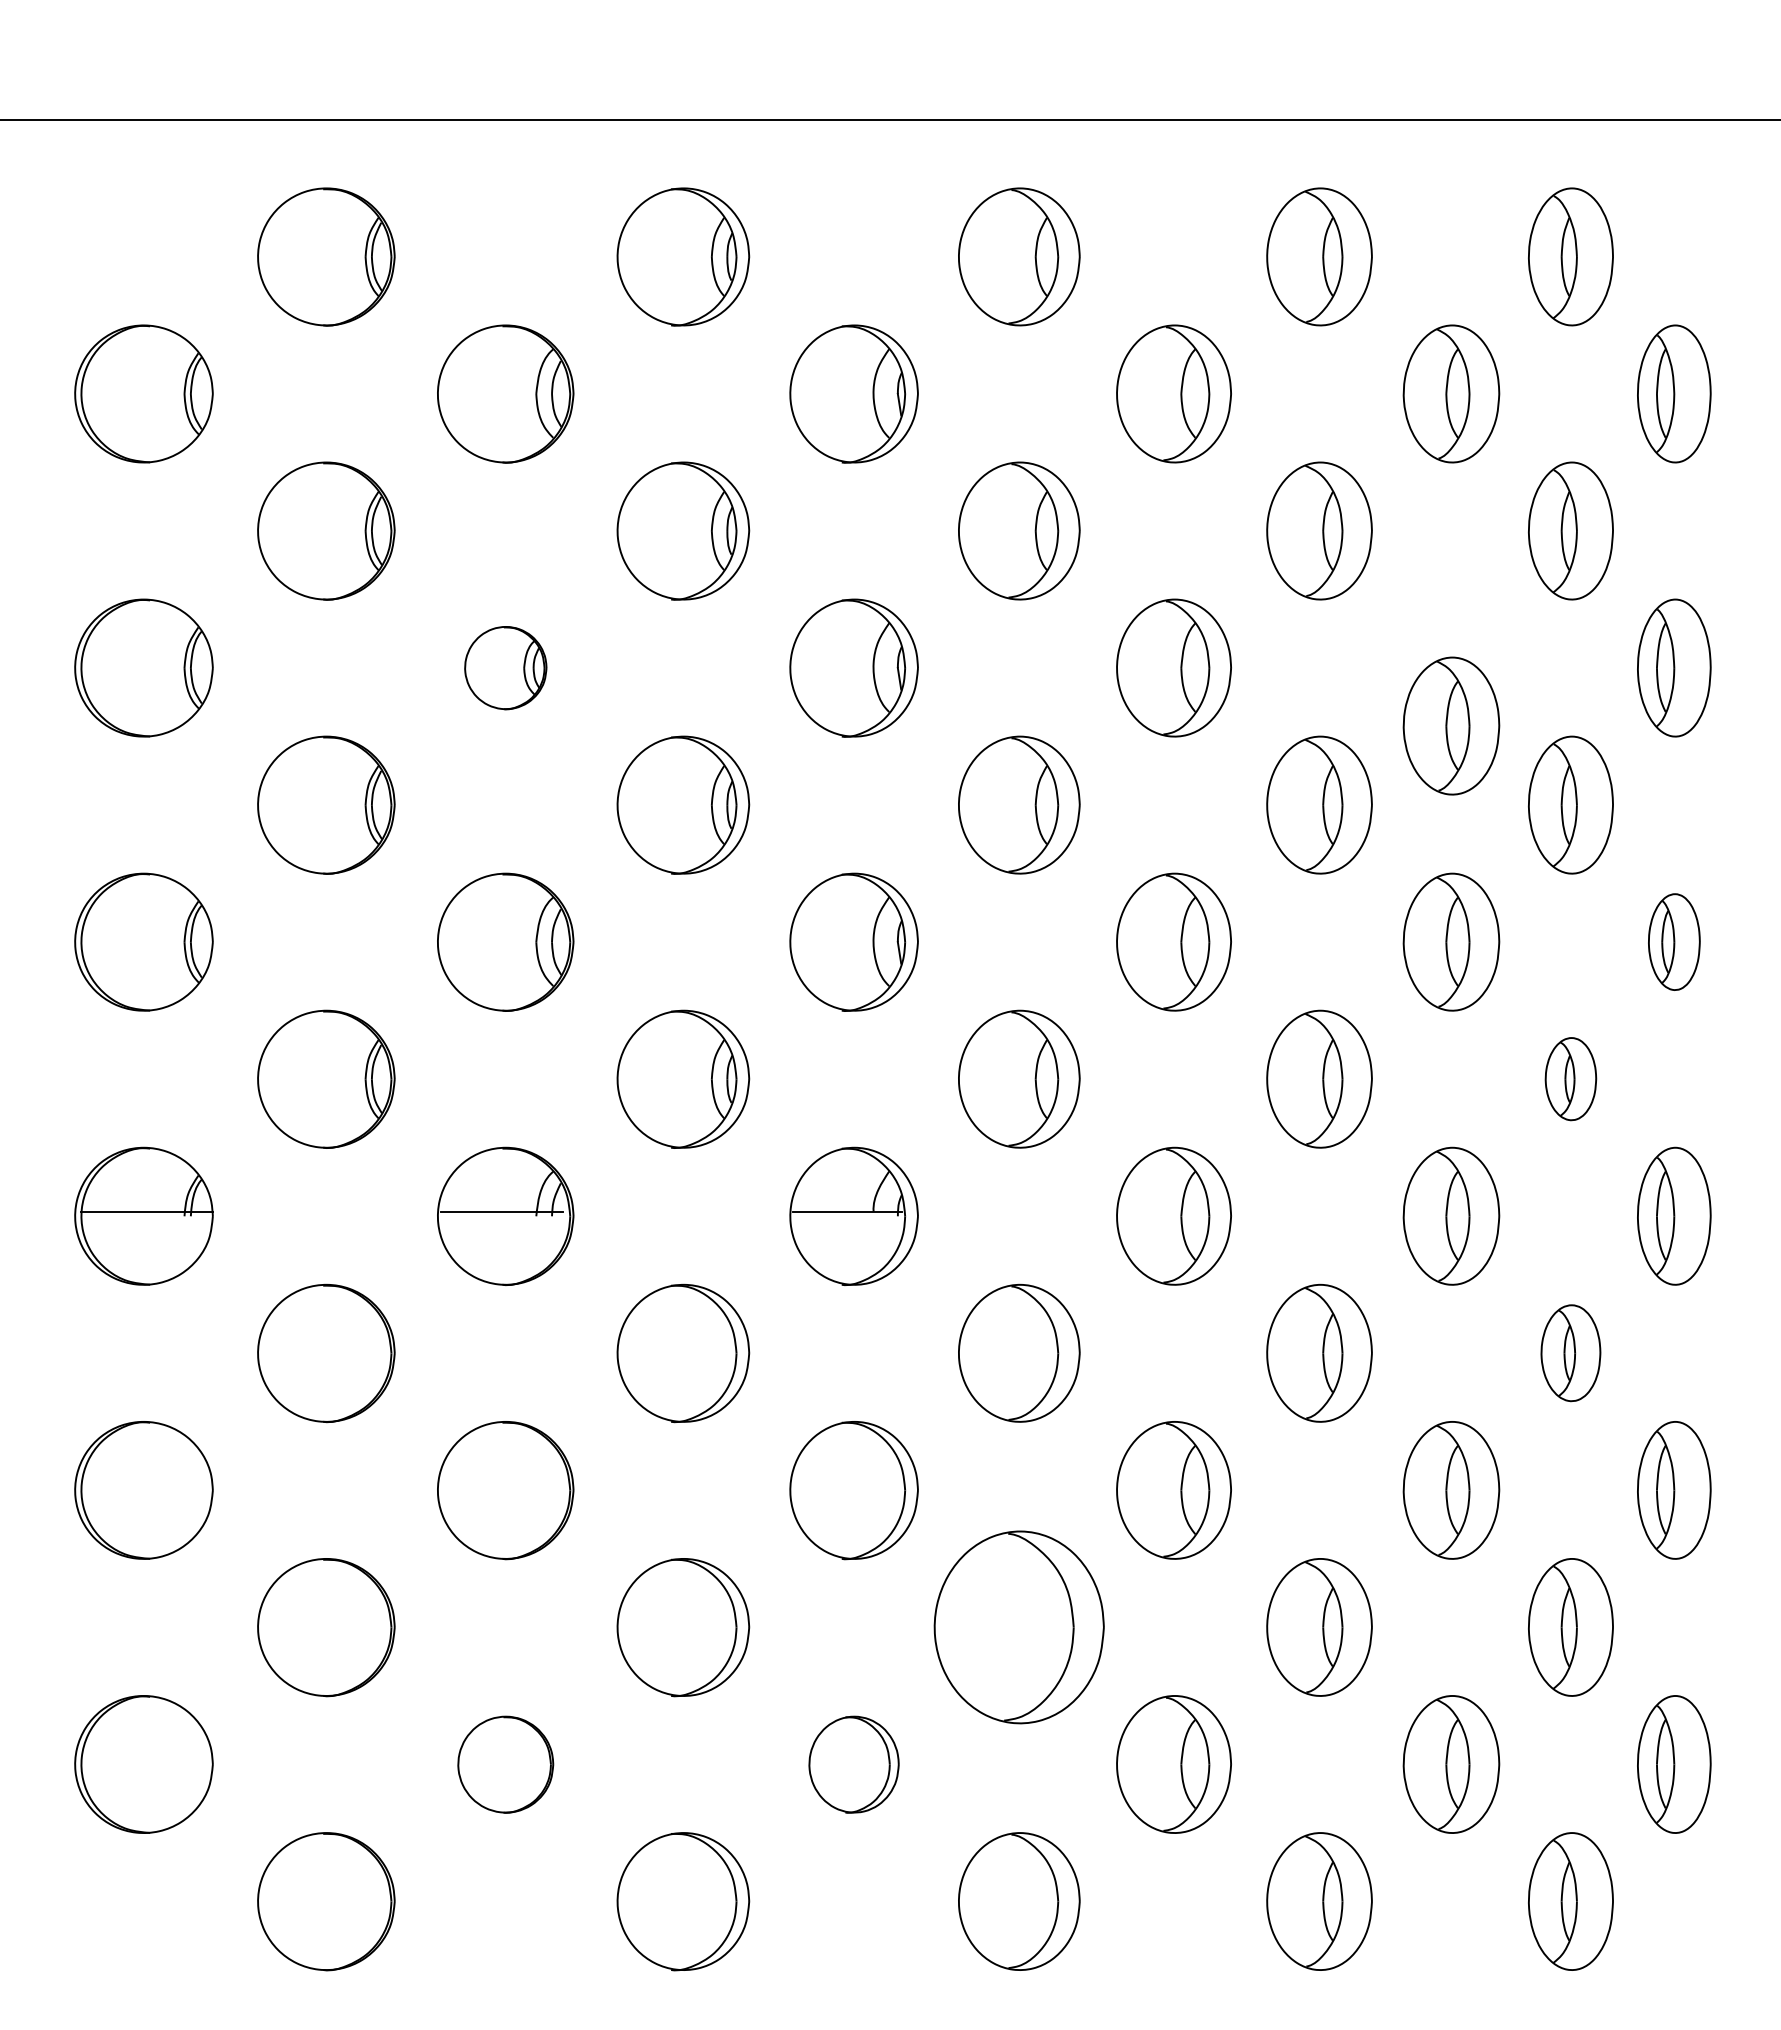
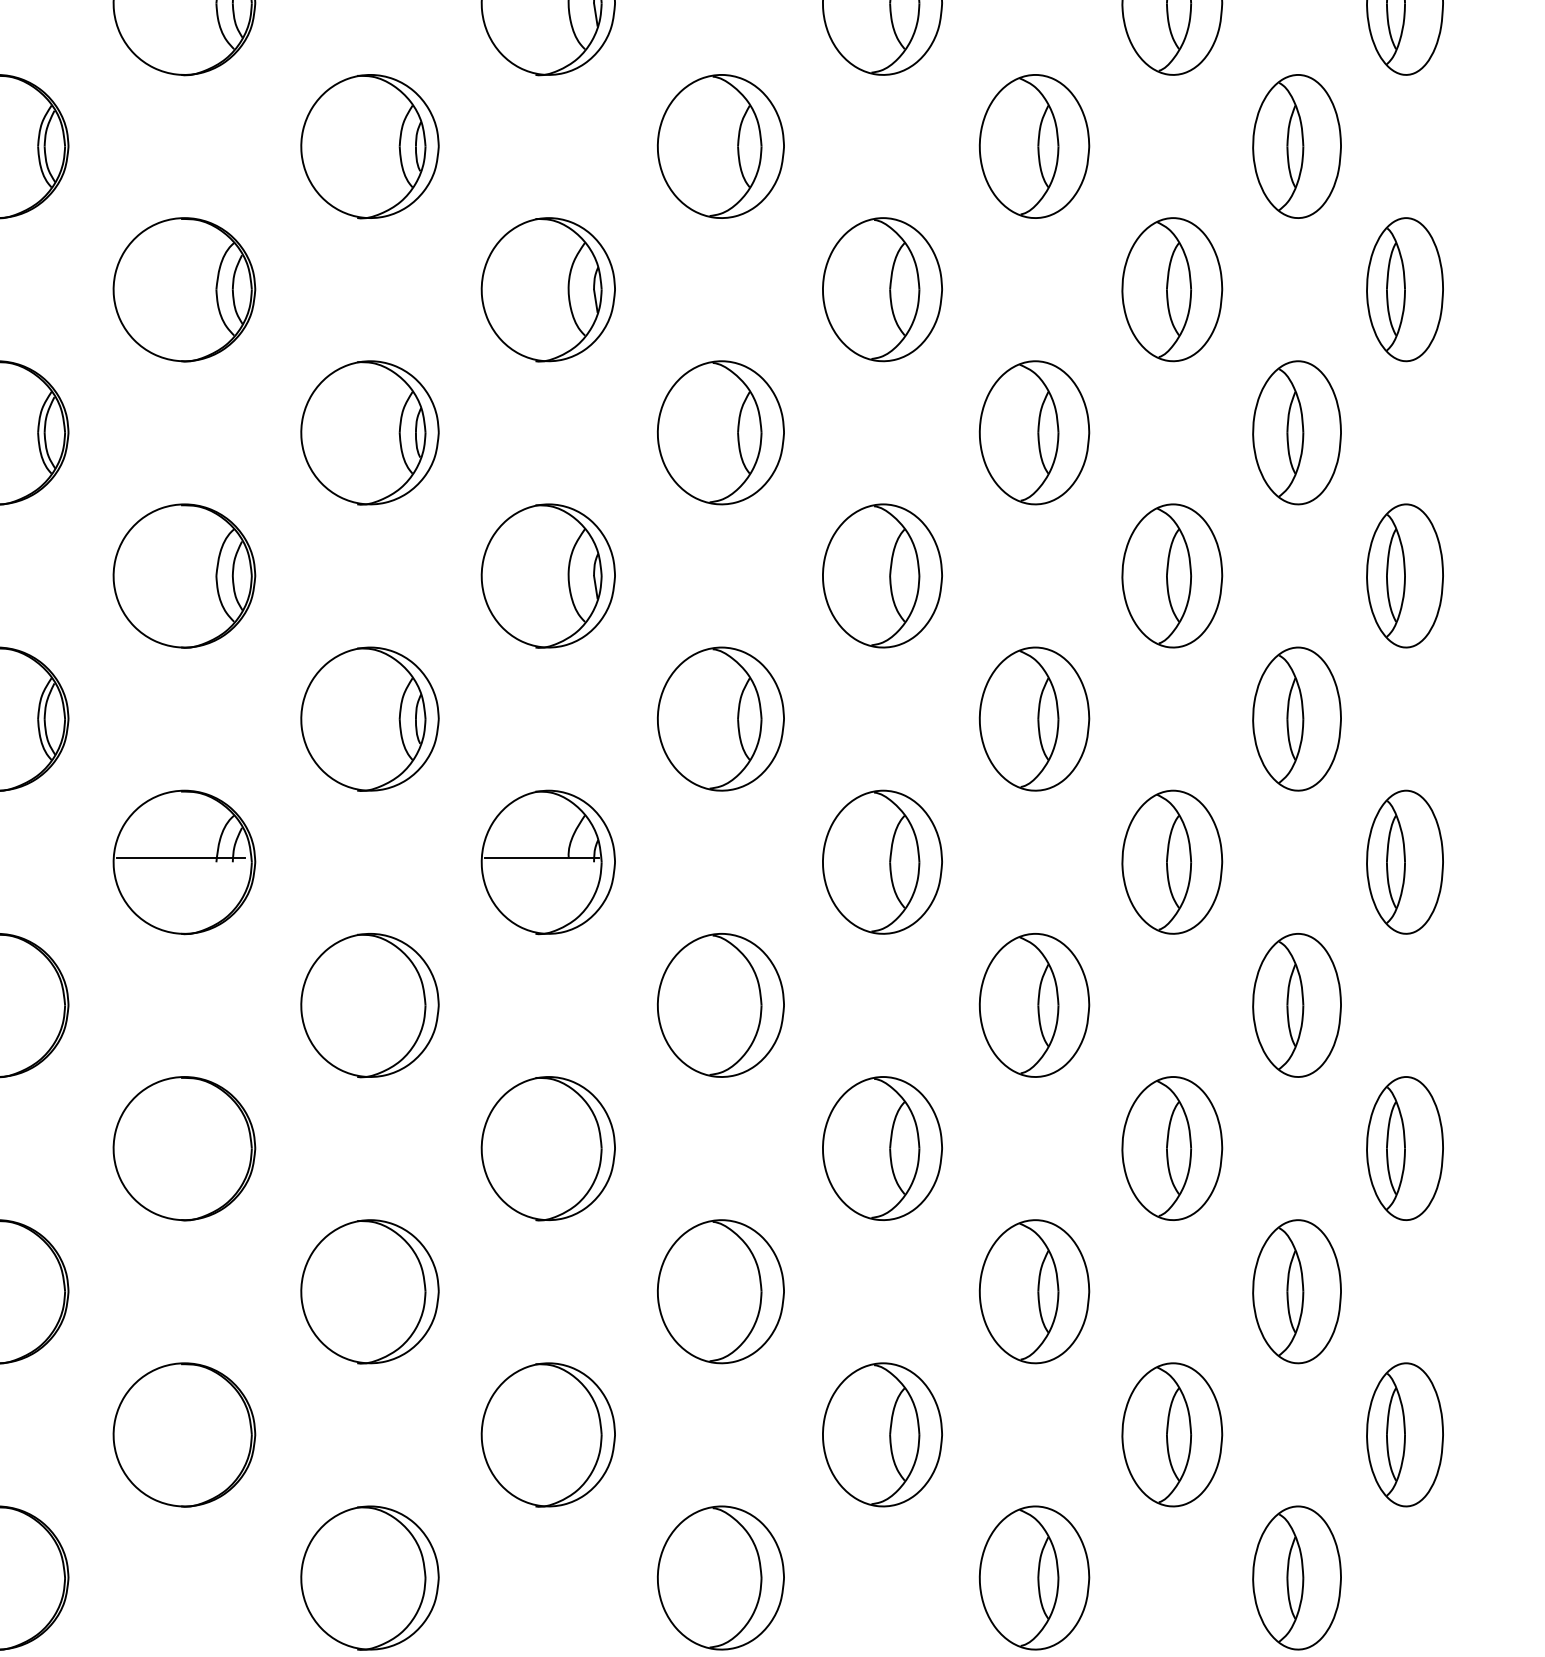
part: (505, 667) -> (184, 289), size x1.67
part: (1451, 725) -> (1172, 289), moved
part: (1674, 941) -> (1405, 575), size x1.43
part: (1570, 1078) -> (1296, 718), size x1.67
part: (1570, 1352) -> (1296, 1004), size x1.43
part: (1019, 1627) -> (721, 1291), size x0.71
part: (505, 1764) -> (184, 1434), size x1.43
part: (853, 1764) -> (547, 1434), size x1.43

